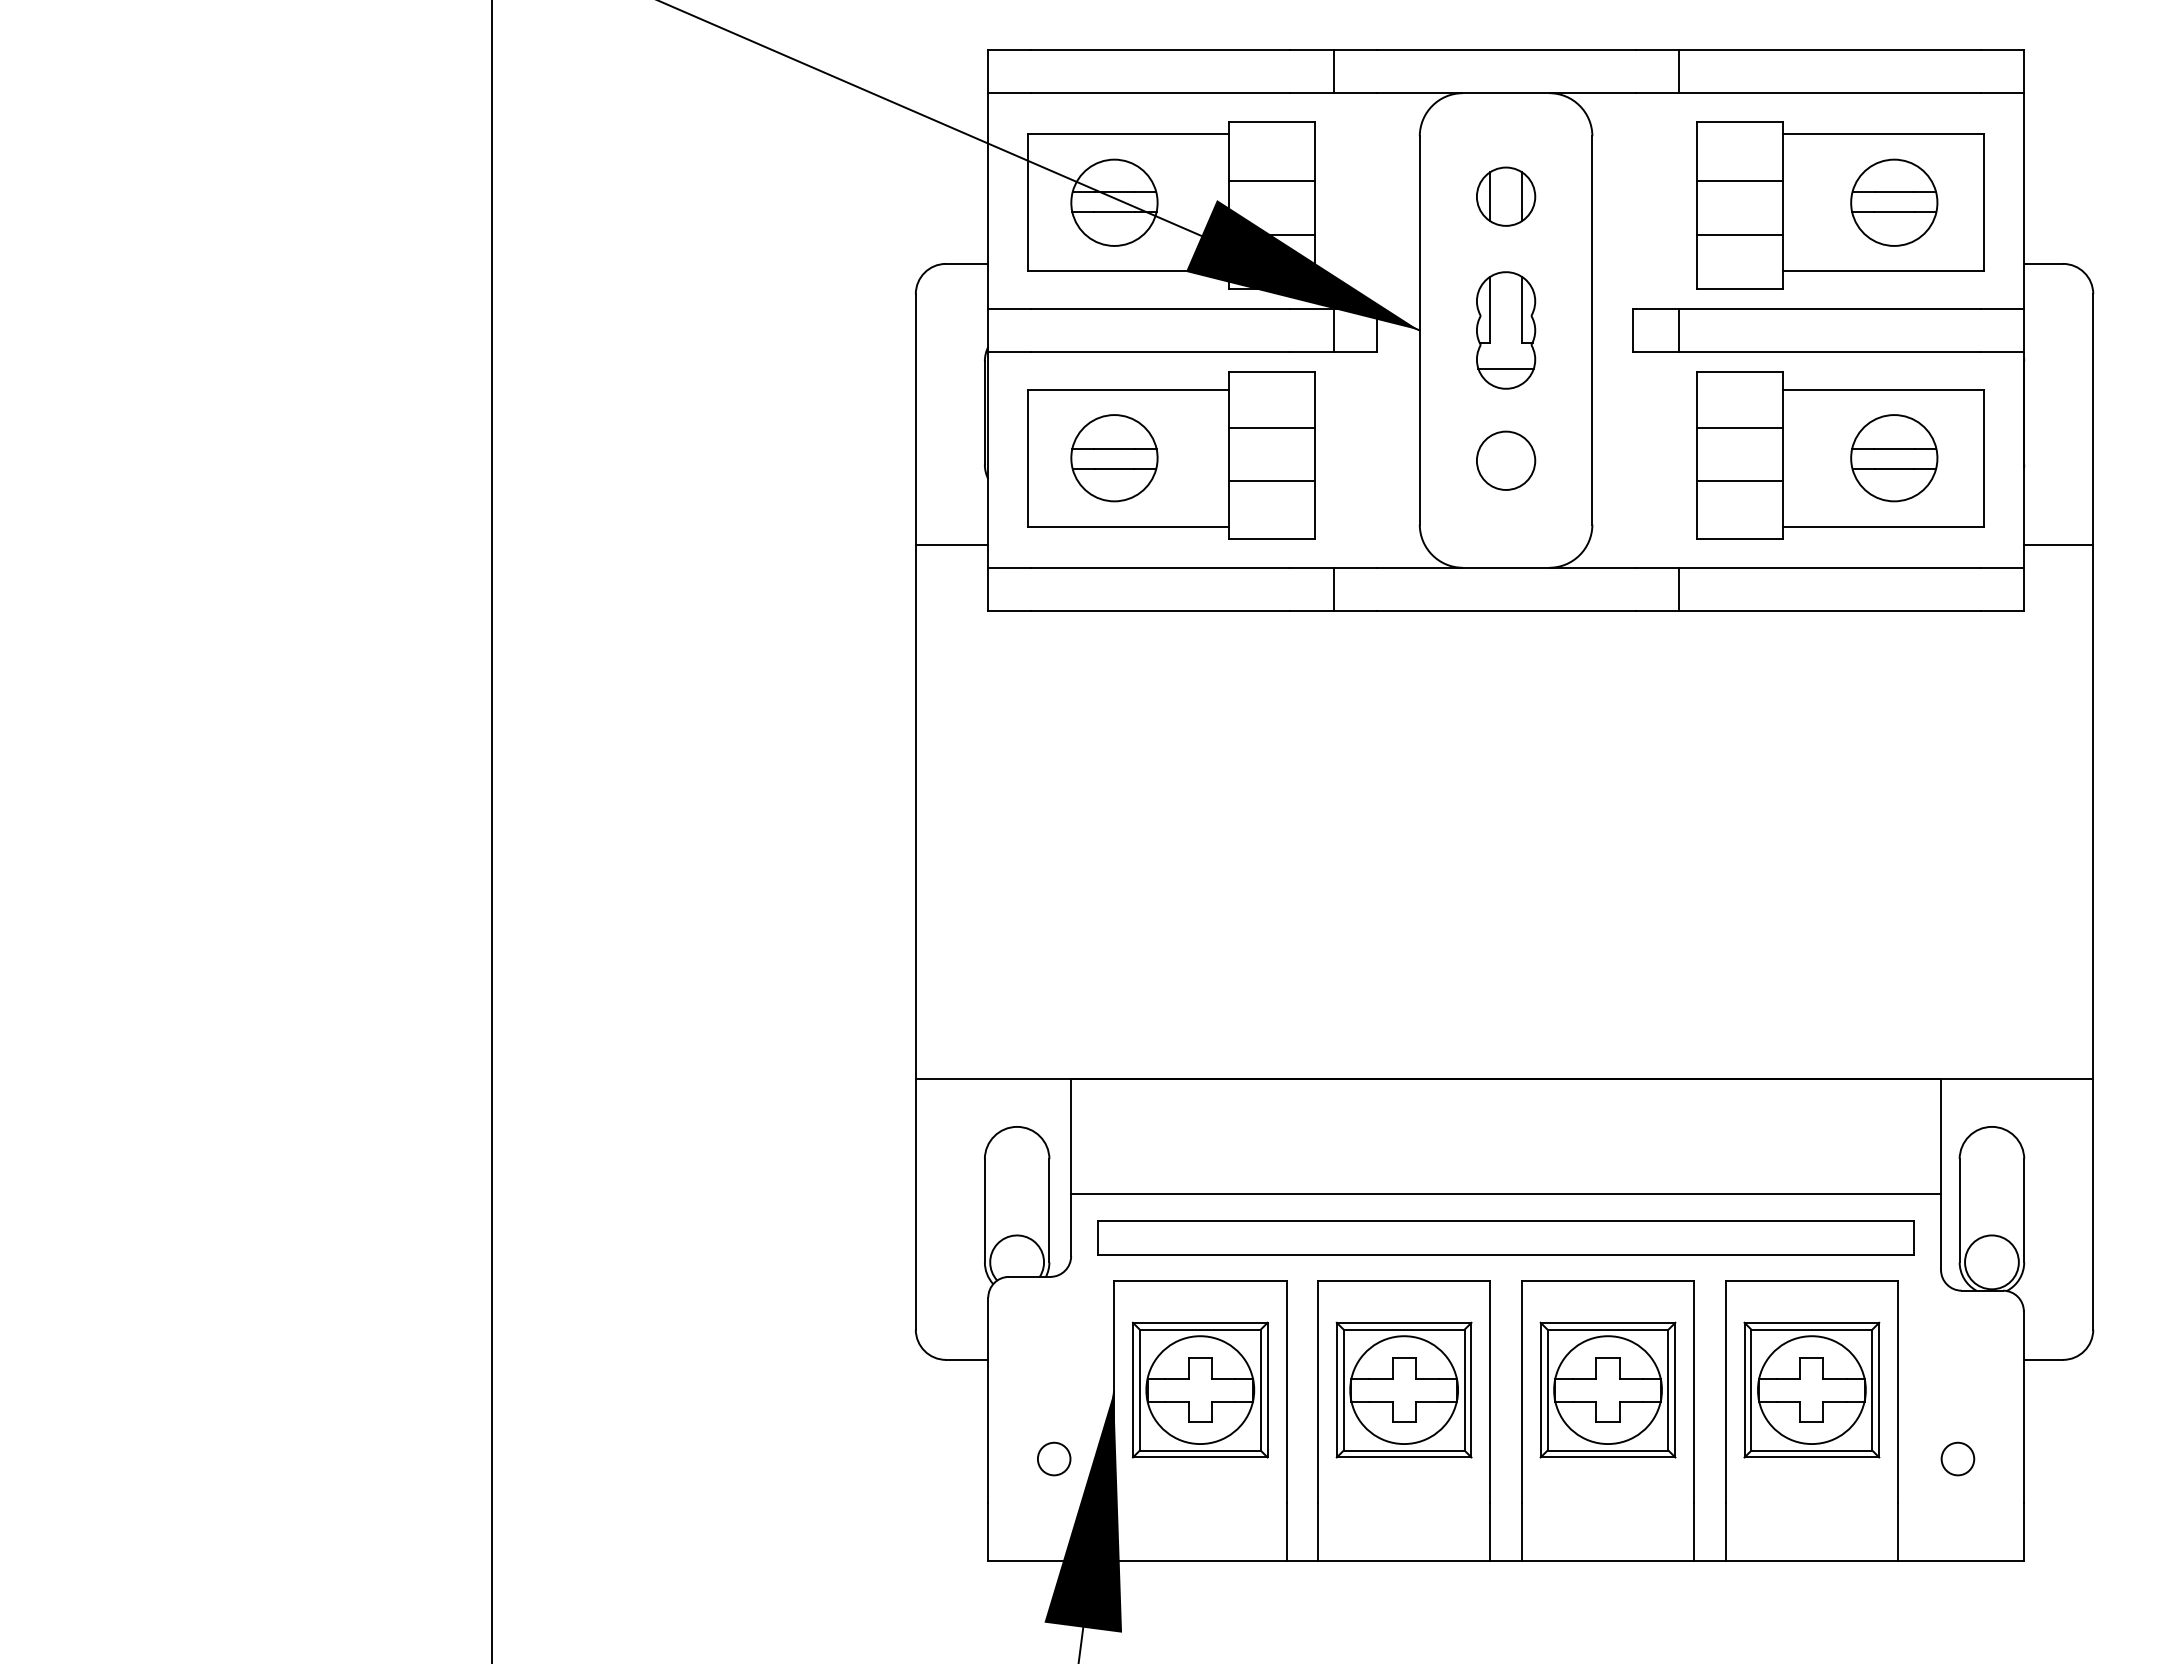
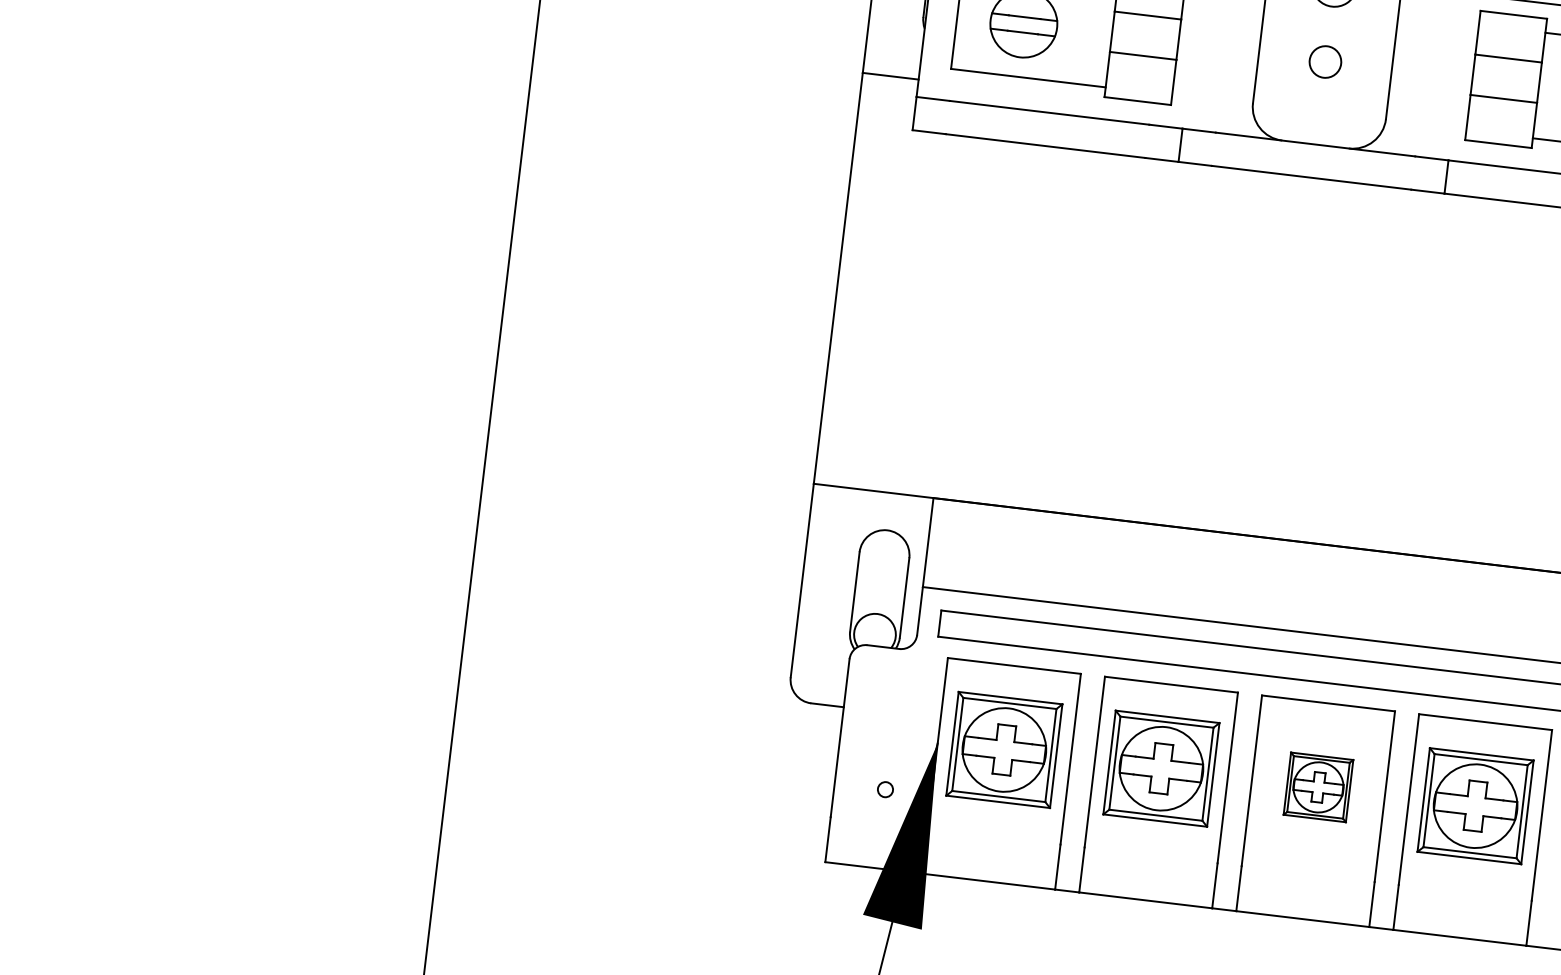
circle: (1506, 460) -> (1325, 61), size x0.7
part: (1607, 1389) -> (1318, 786), size x0.6
circle: (1053, 1458) -> (884, 789), size x0.6

